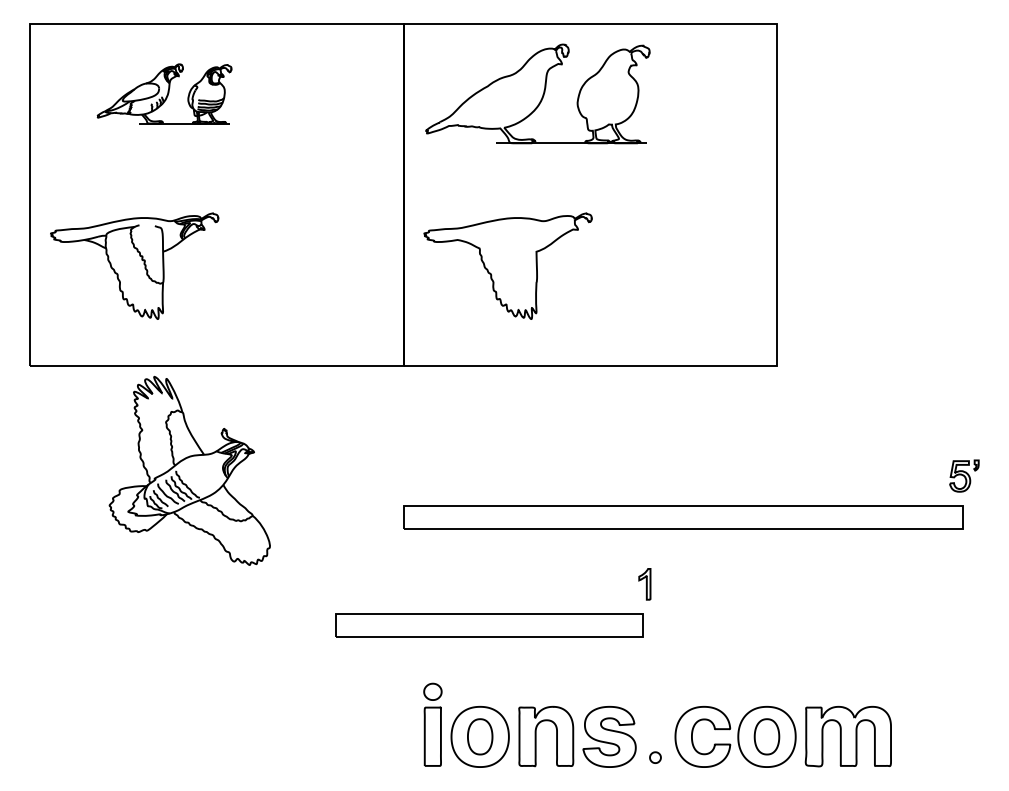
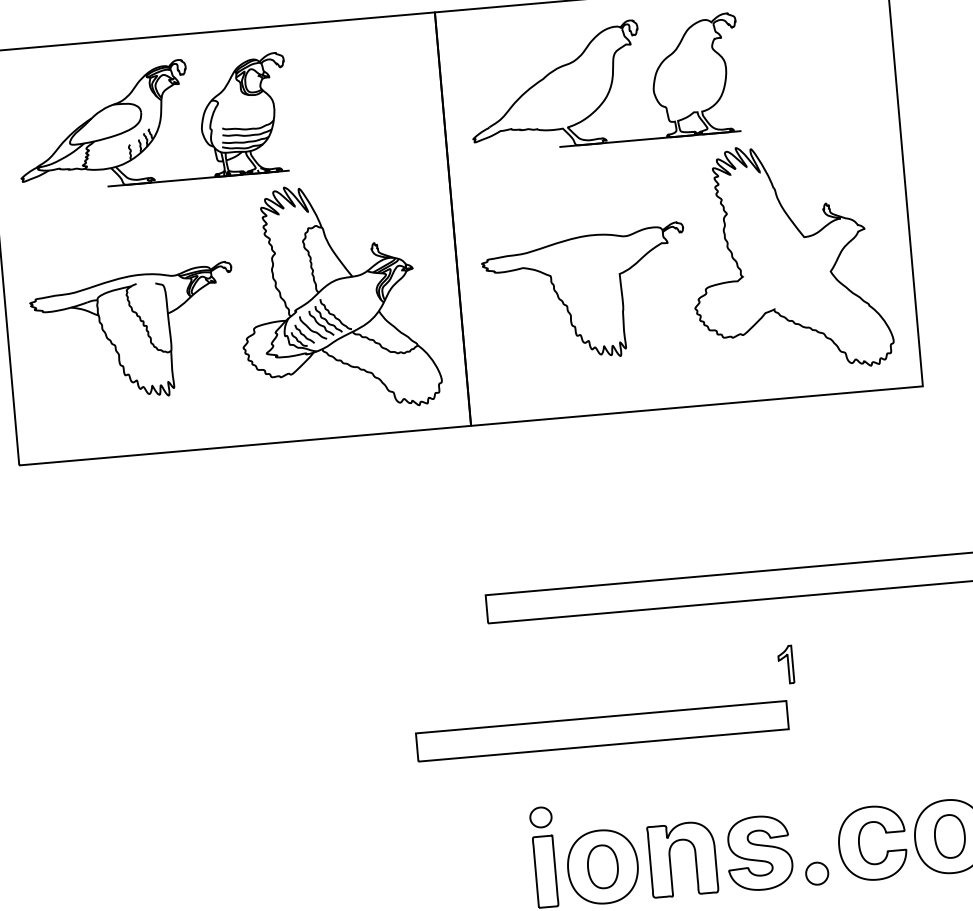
part: (164, 93) -> (152, 121), size x1.67
part: (676, 250) -> (788, 257), added
part: (189, 470) -> (336, 297), moved
part: (655, 757) -> (817, 873), size x1.67

